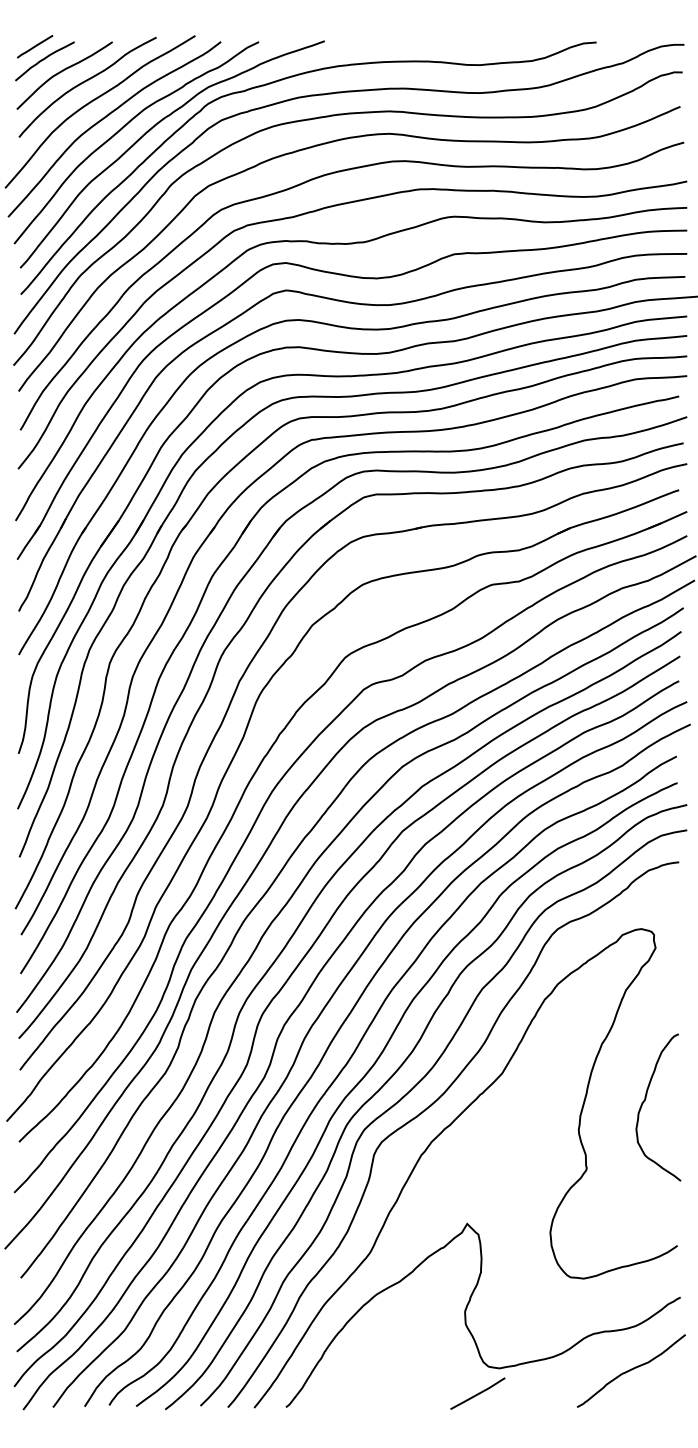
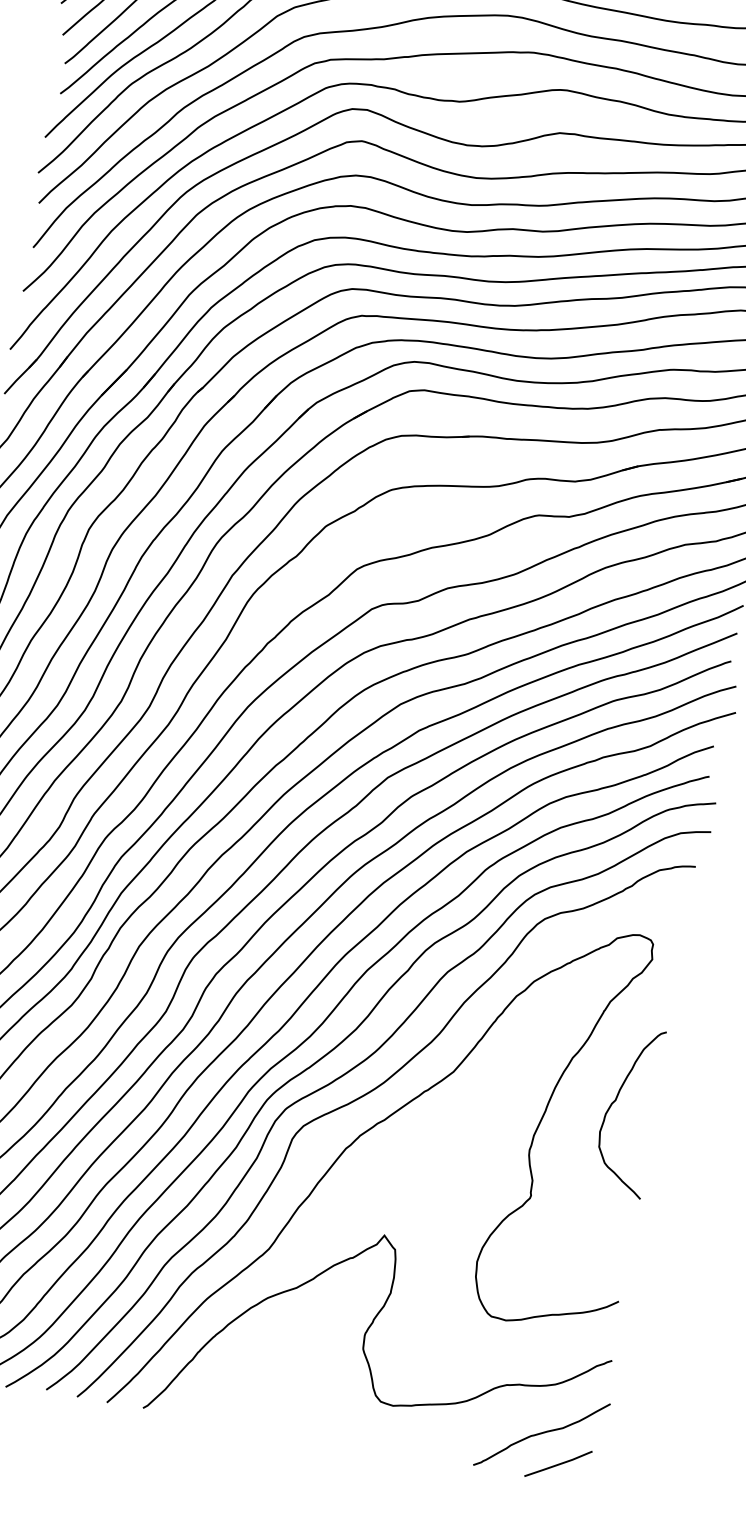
curve: (645, 1101) -> (615, 1102), moved
line: (477, 1393) -> (558, 1463), moved

